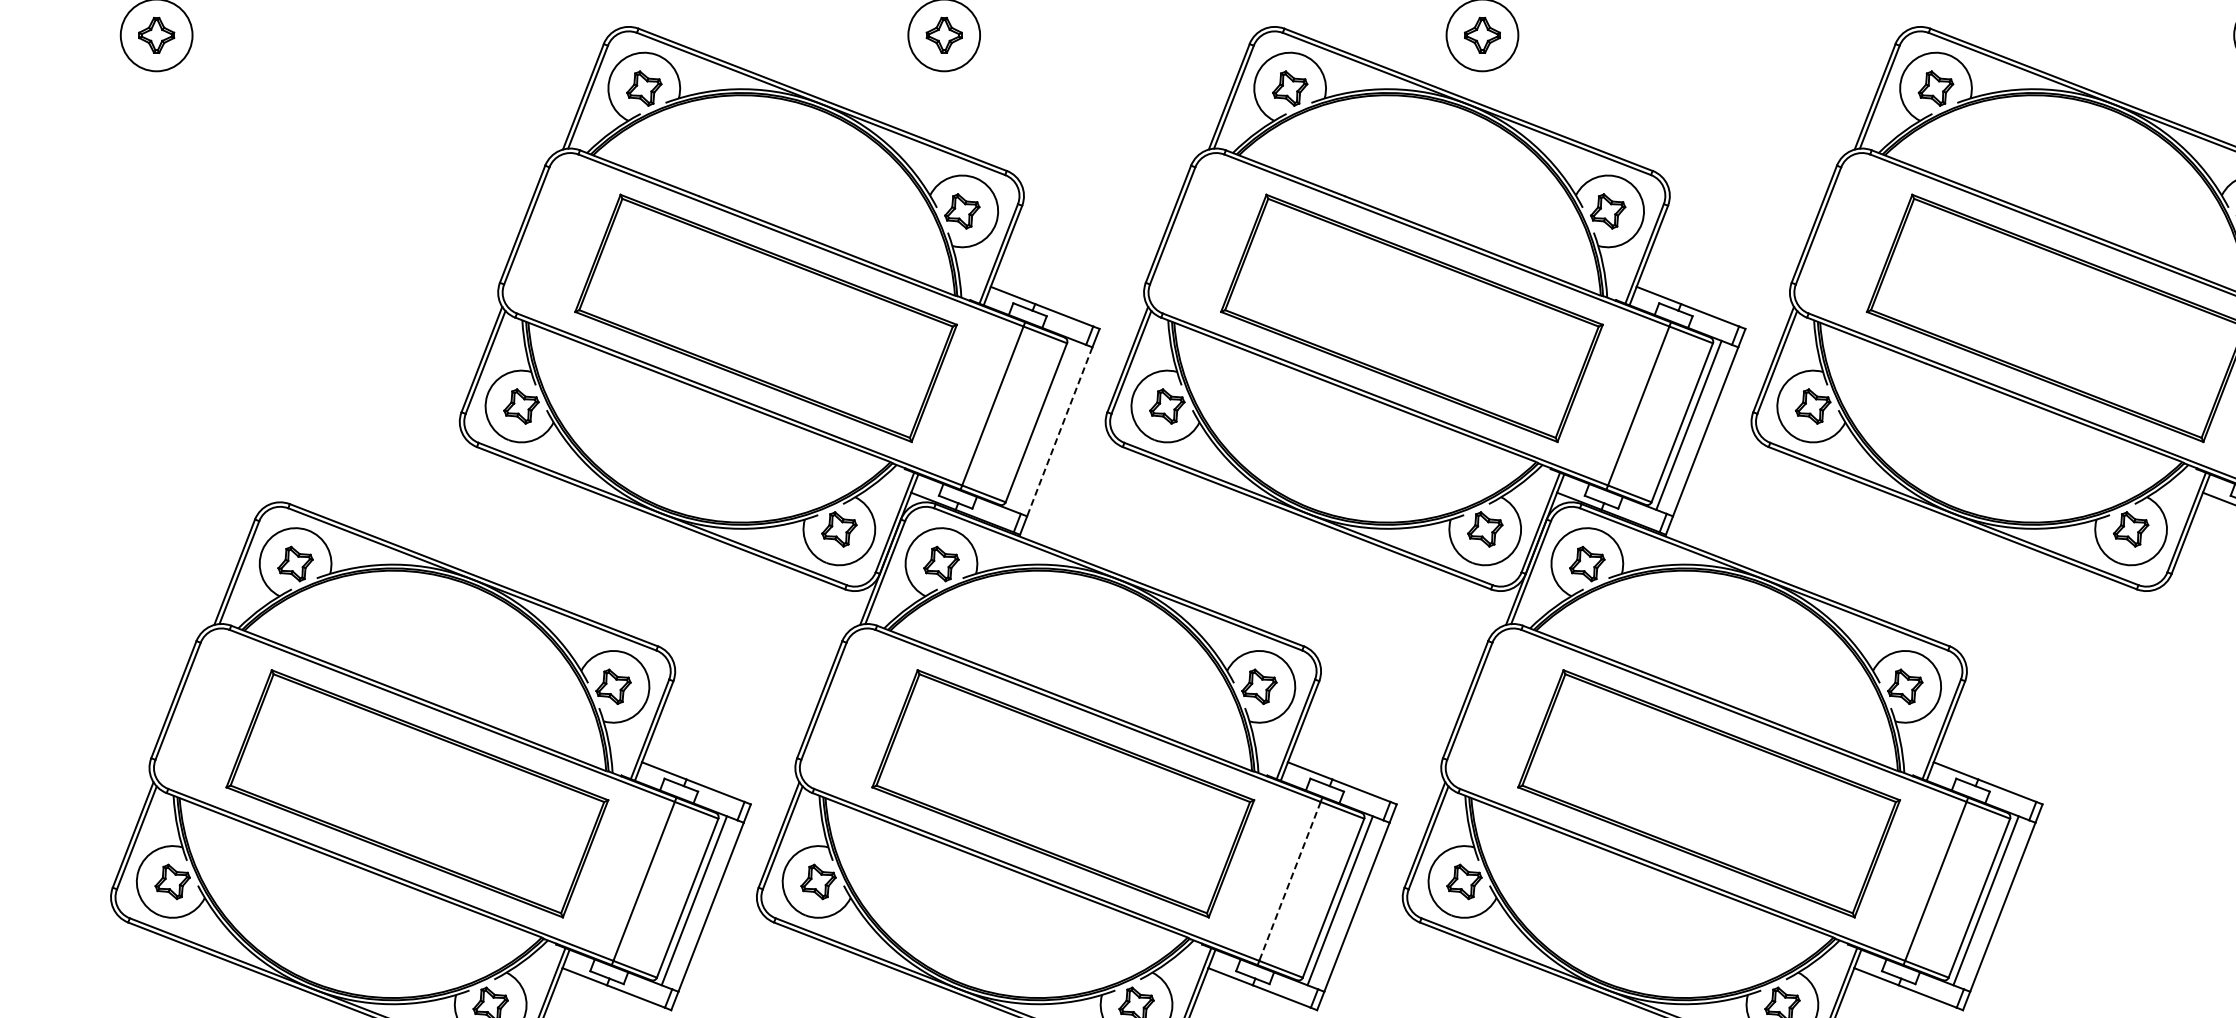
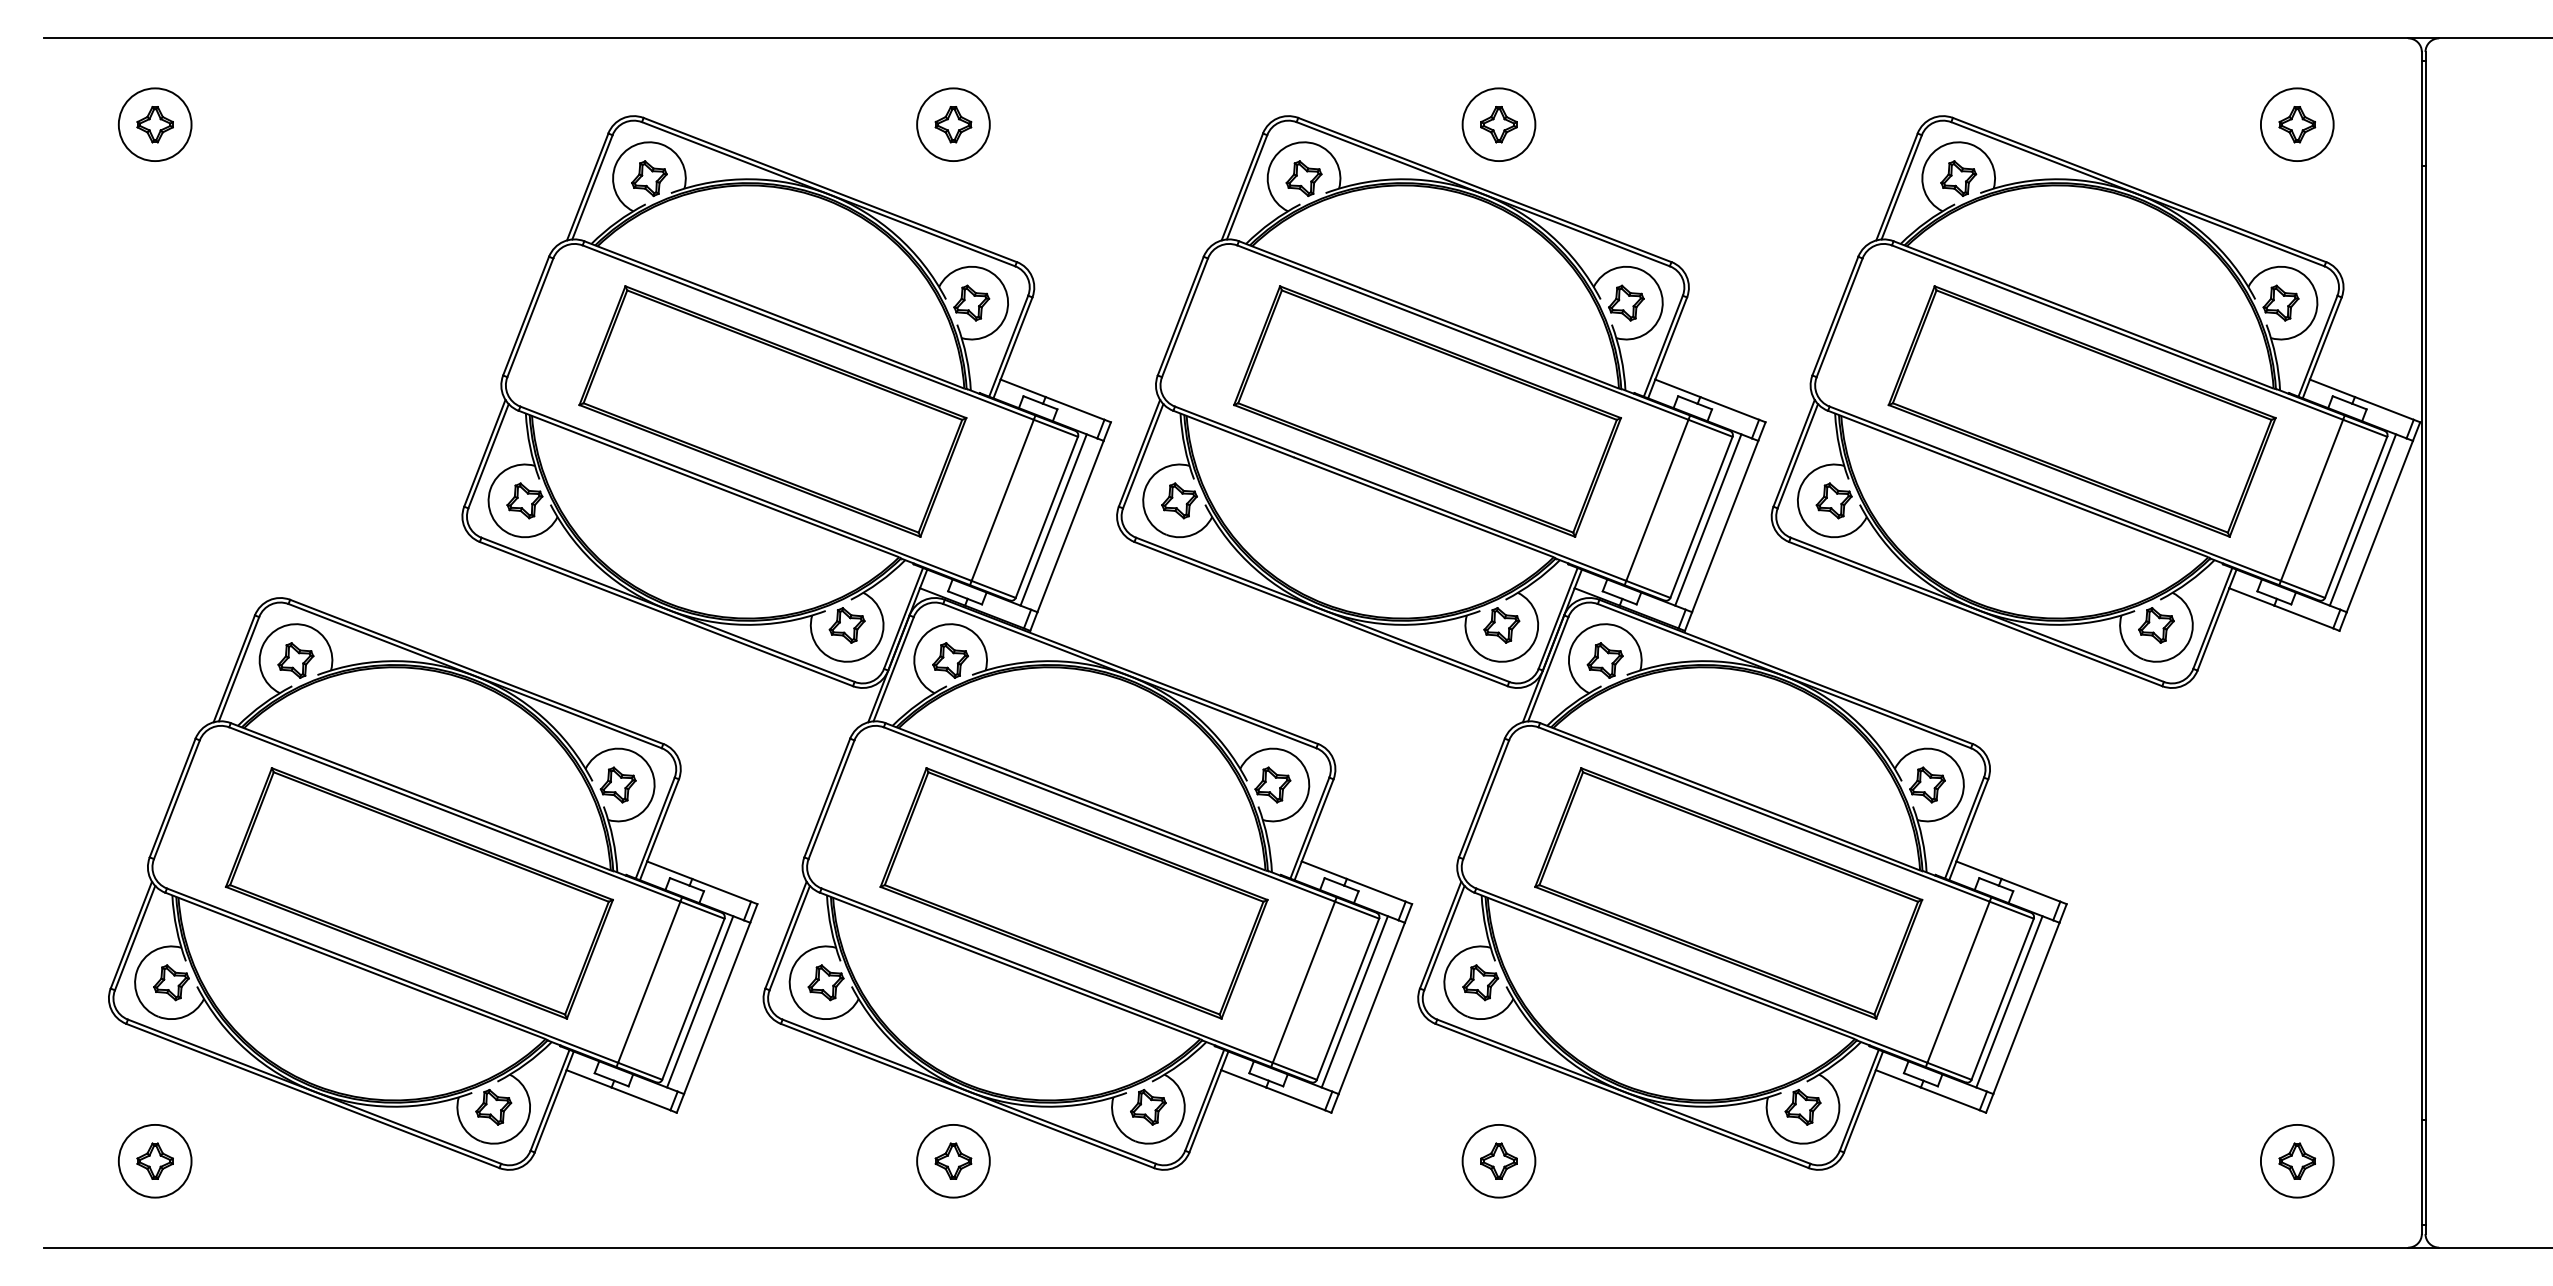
line: (1042, 424) -> (1053, 519), added
line: (1059, 431) -> (1070, 526), dashed -> solid
line: (1289, 881) -> (1303, 982), dashed -> solid

